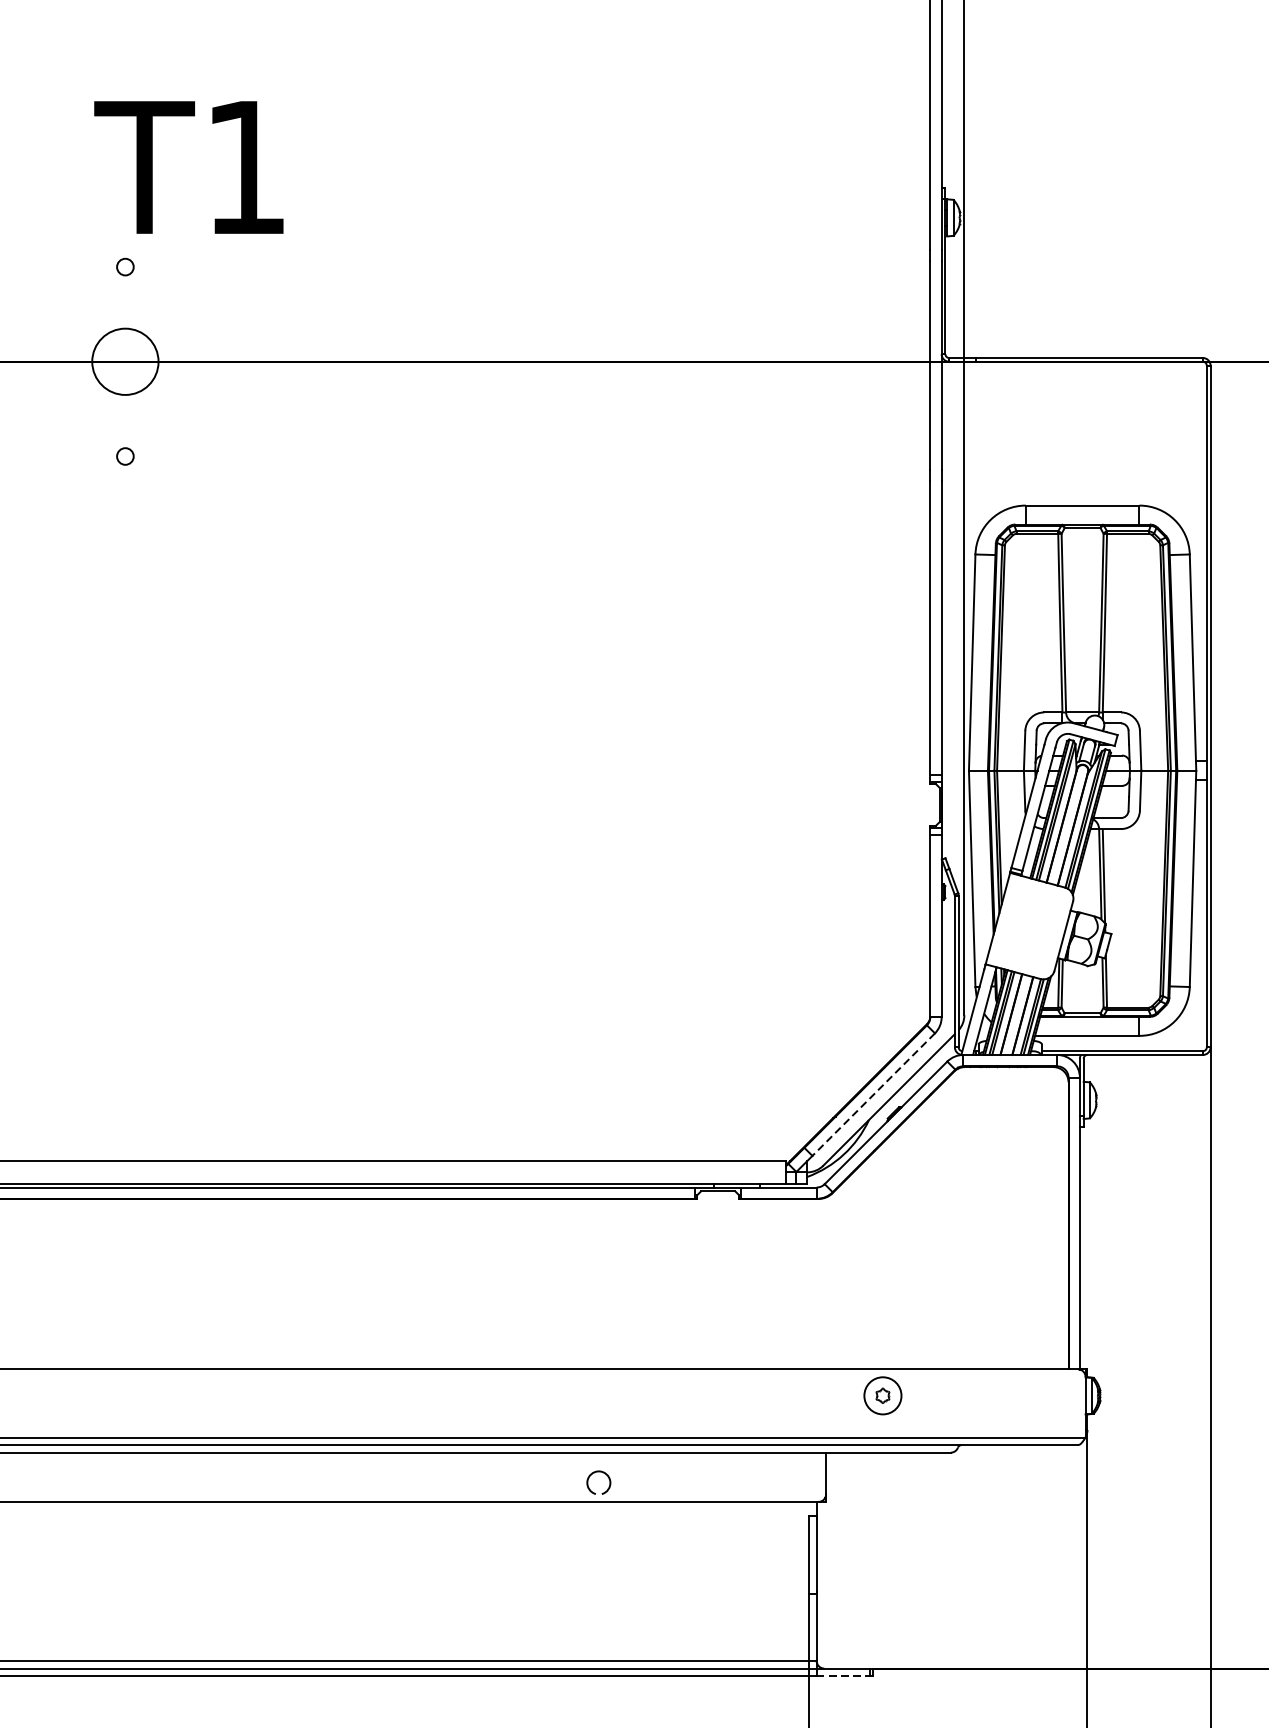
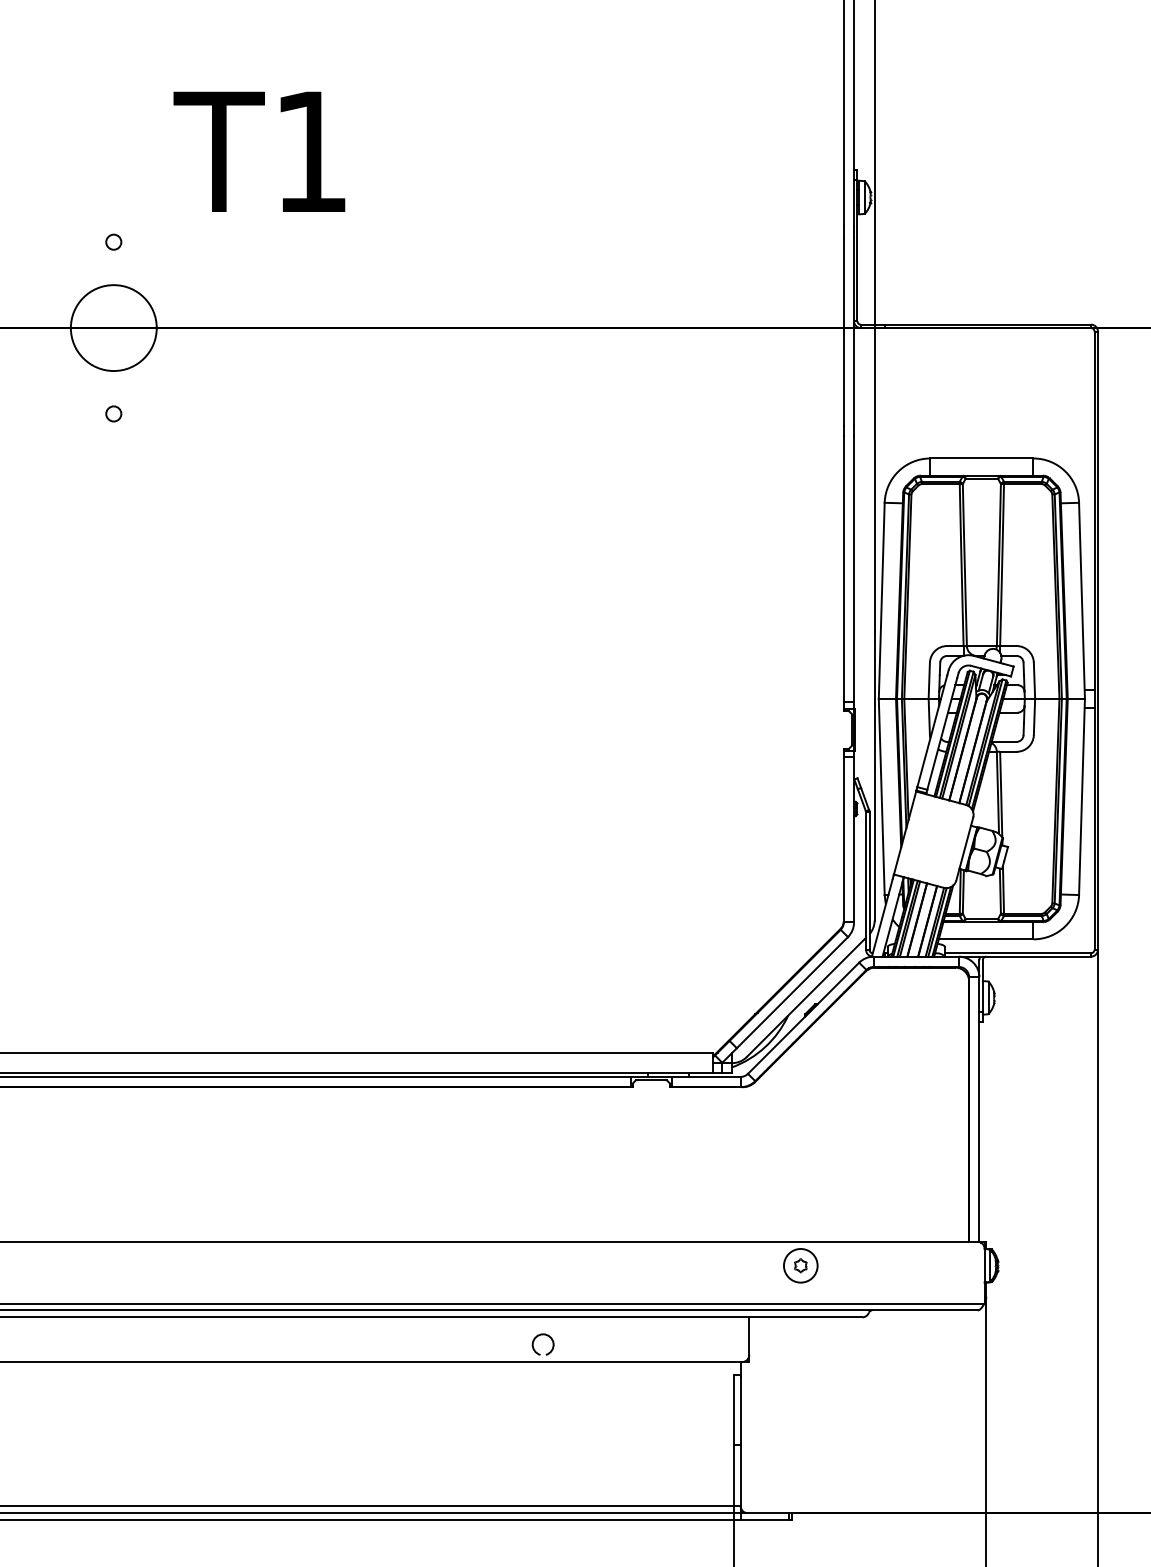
text: (189, 167) -> (259, 151), moved
circle: (125, 362) -> (113, 328), size x1.43
line: (873, 1094) -> (792, 992), dashed -> solid
line: (844, 1676) -> (765, 1520), dashed -> solid

